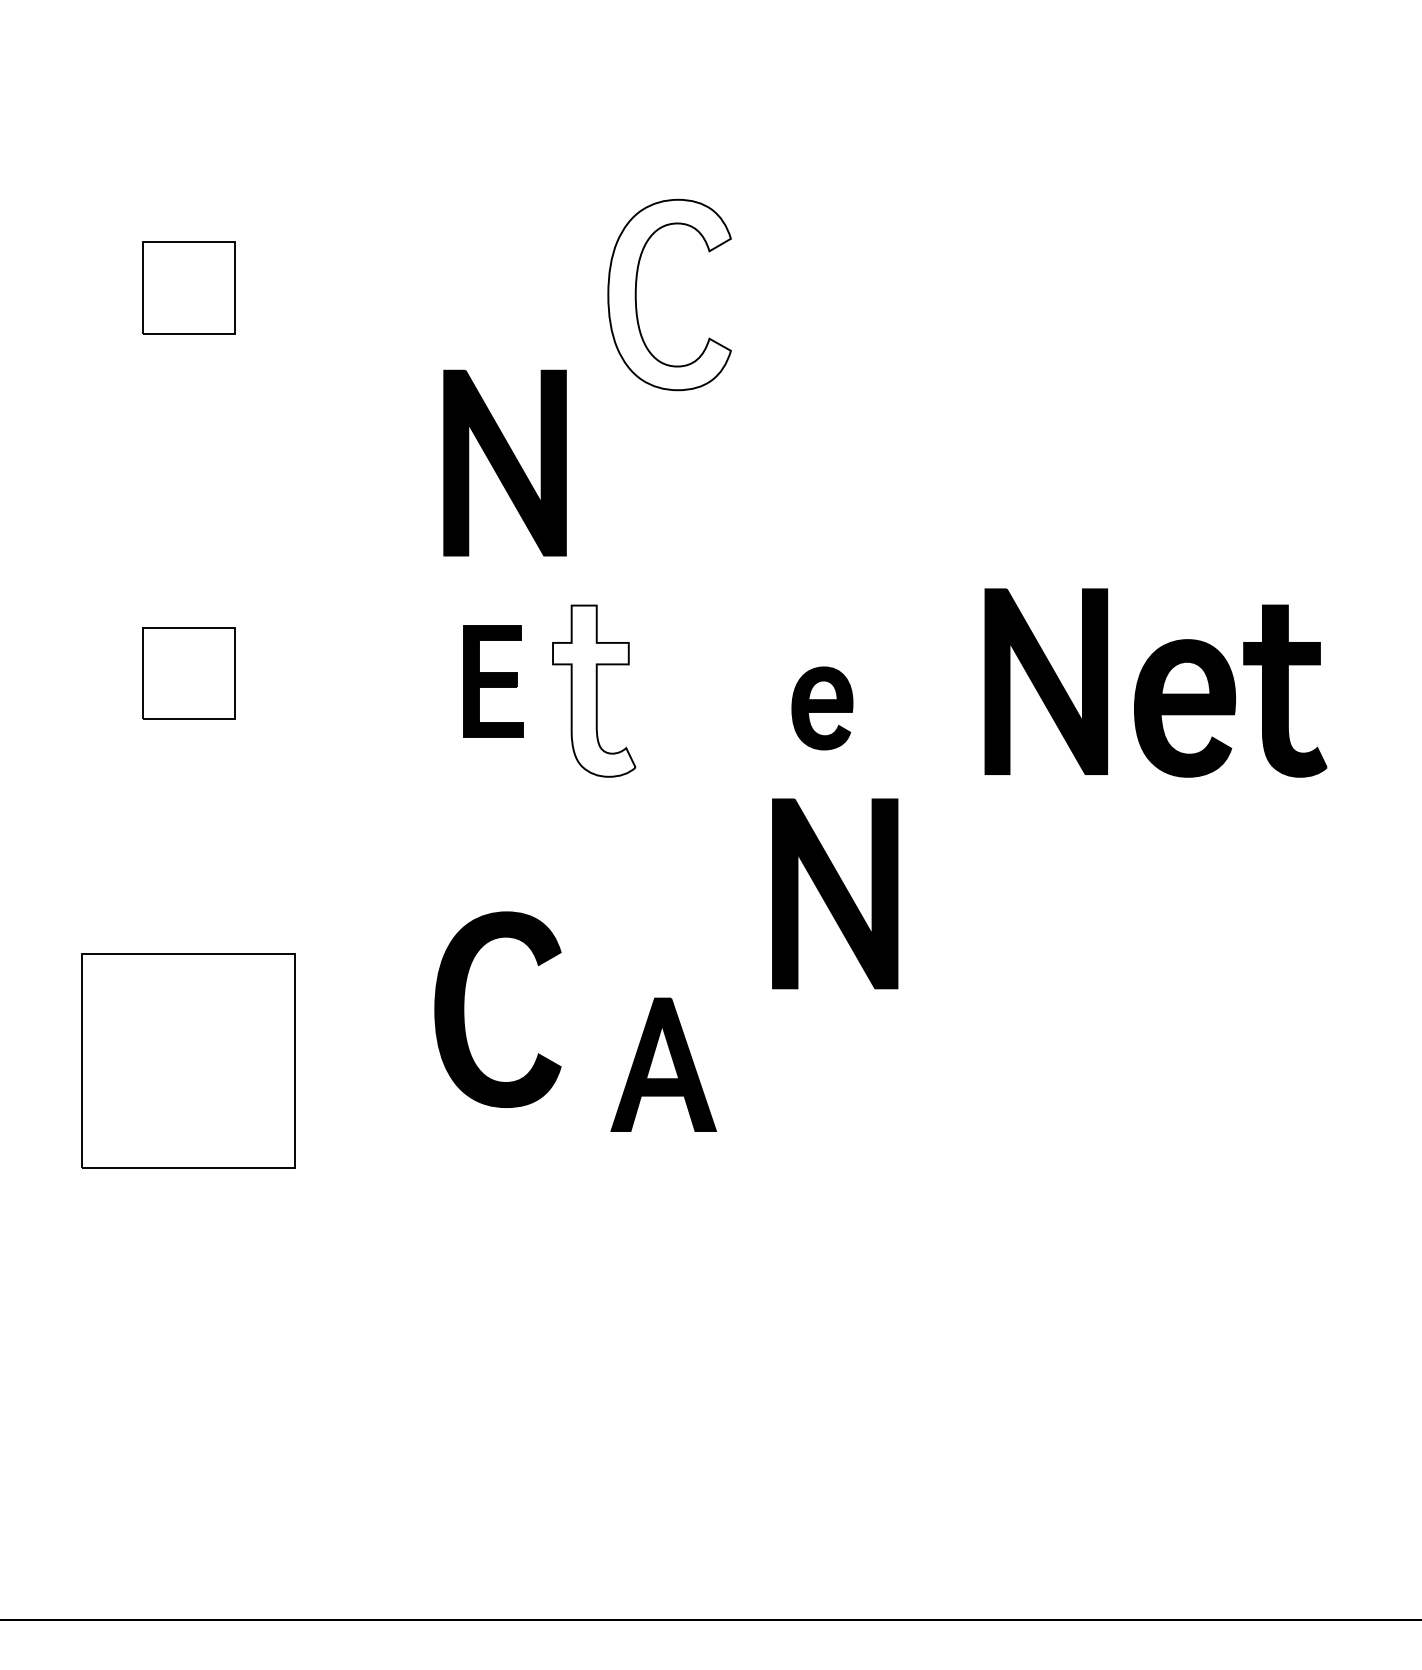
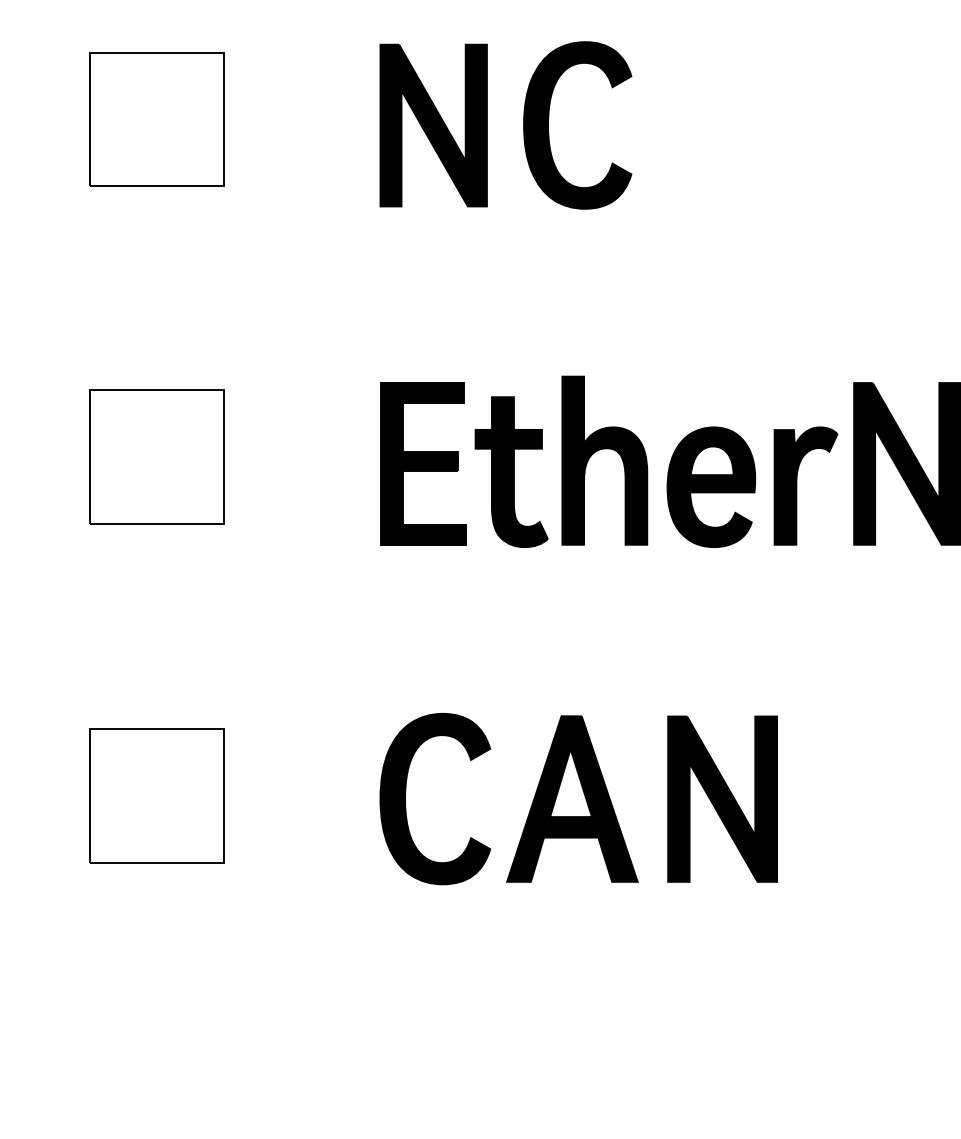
part: (188, 287) -> (156, 118), size x1.67
fill: (669, 294) -> (577, 125), added
part: (504, 462) -> (433, 125), moved
part: (698, 665) -> (602, 449), added
part: (188, 673) -> (156, 456), size x1.67
part: (492, 681) -> (422, 463), size x1.67
fill: (594, 690) -> (511, 471), added
part: (920, 706) -> (797, 485), added
part: (822, 708) -> (711, 487), size x1.67
part: (835, 893) -> (722, 798), moved
part: (464, 1009) -> (406, 798), moved
part: (188, 1061) -> (156, 796), size x0.71
part: (663, 1064) -> (572, 798), size x1.43

